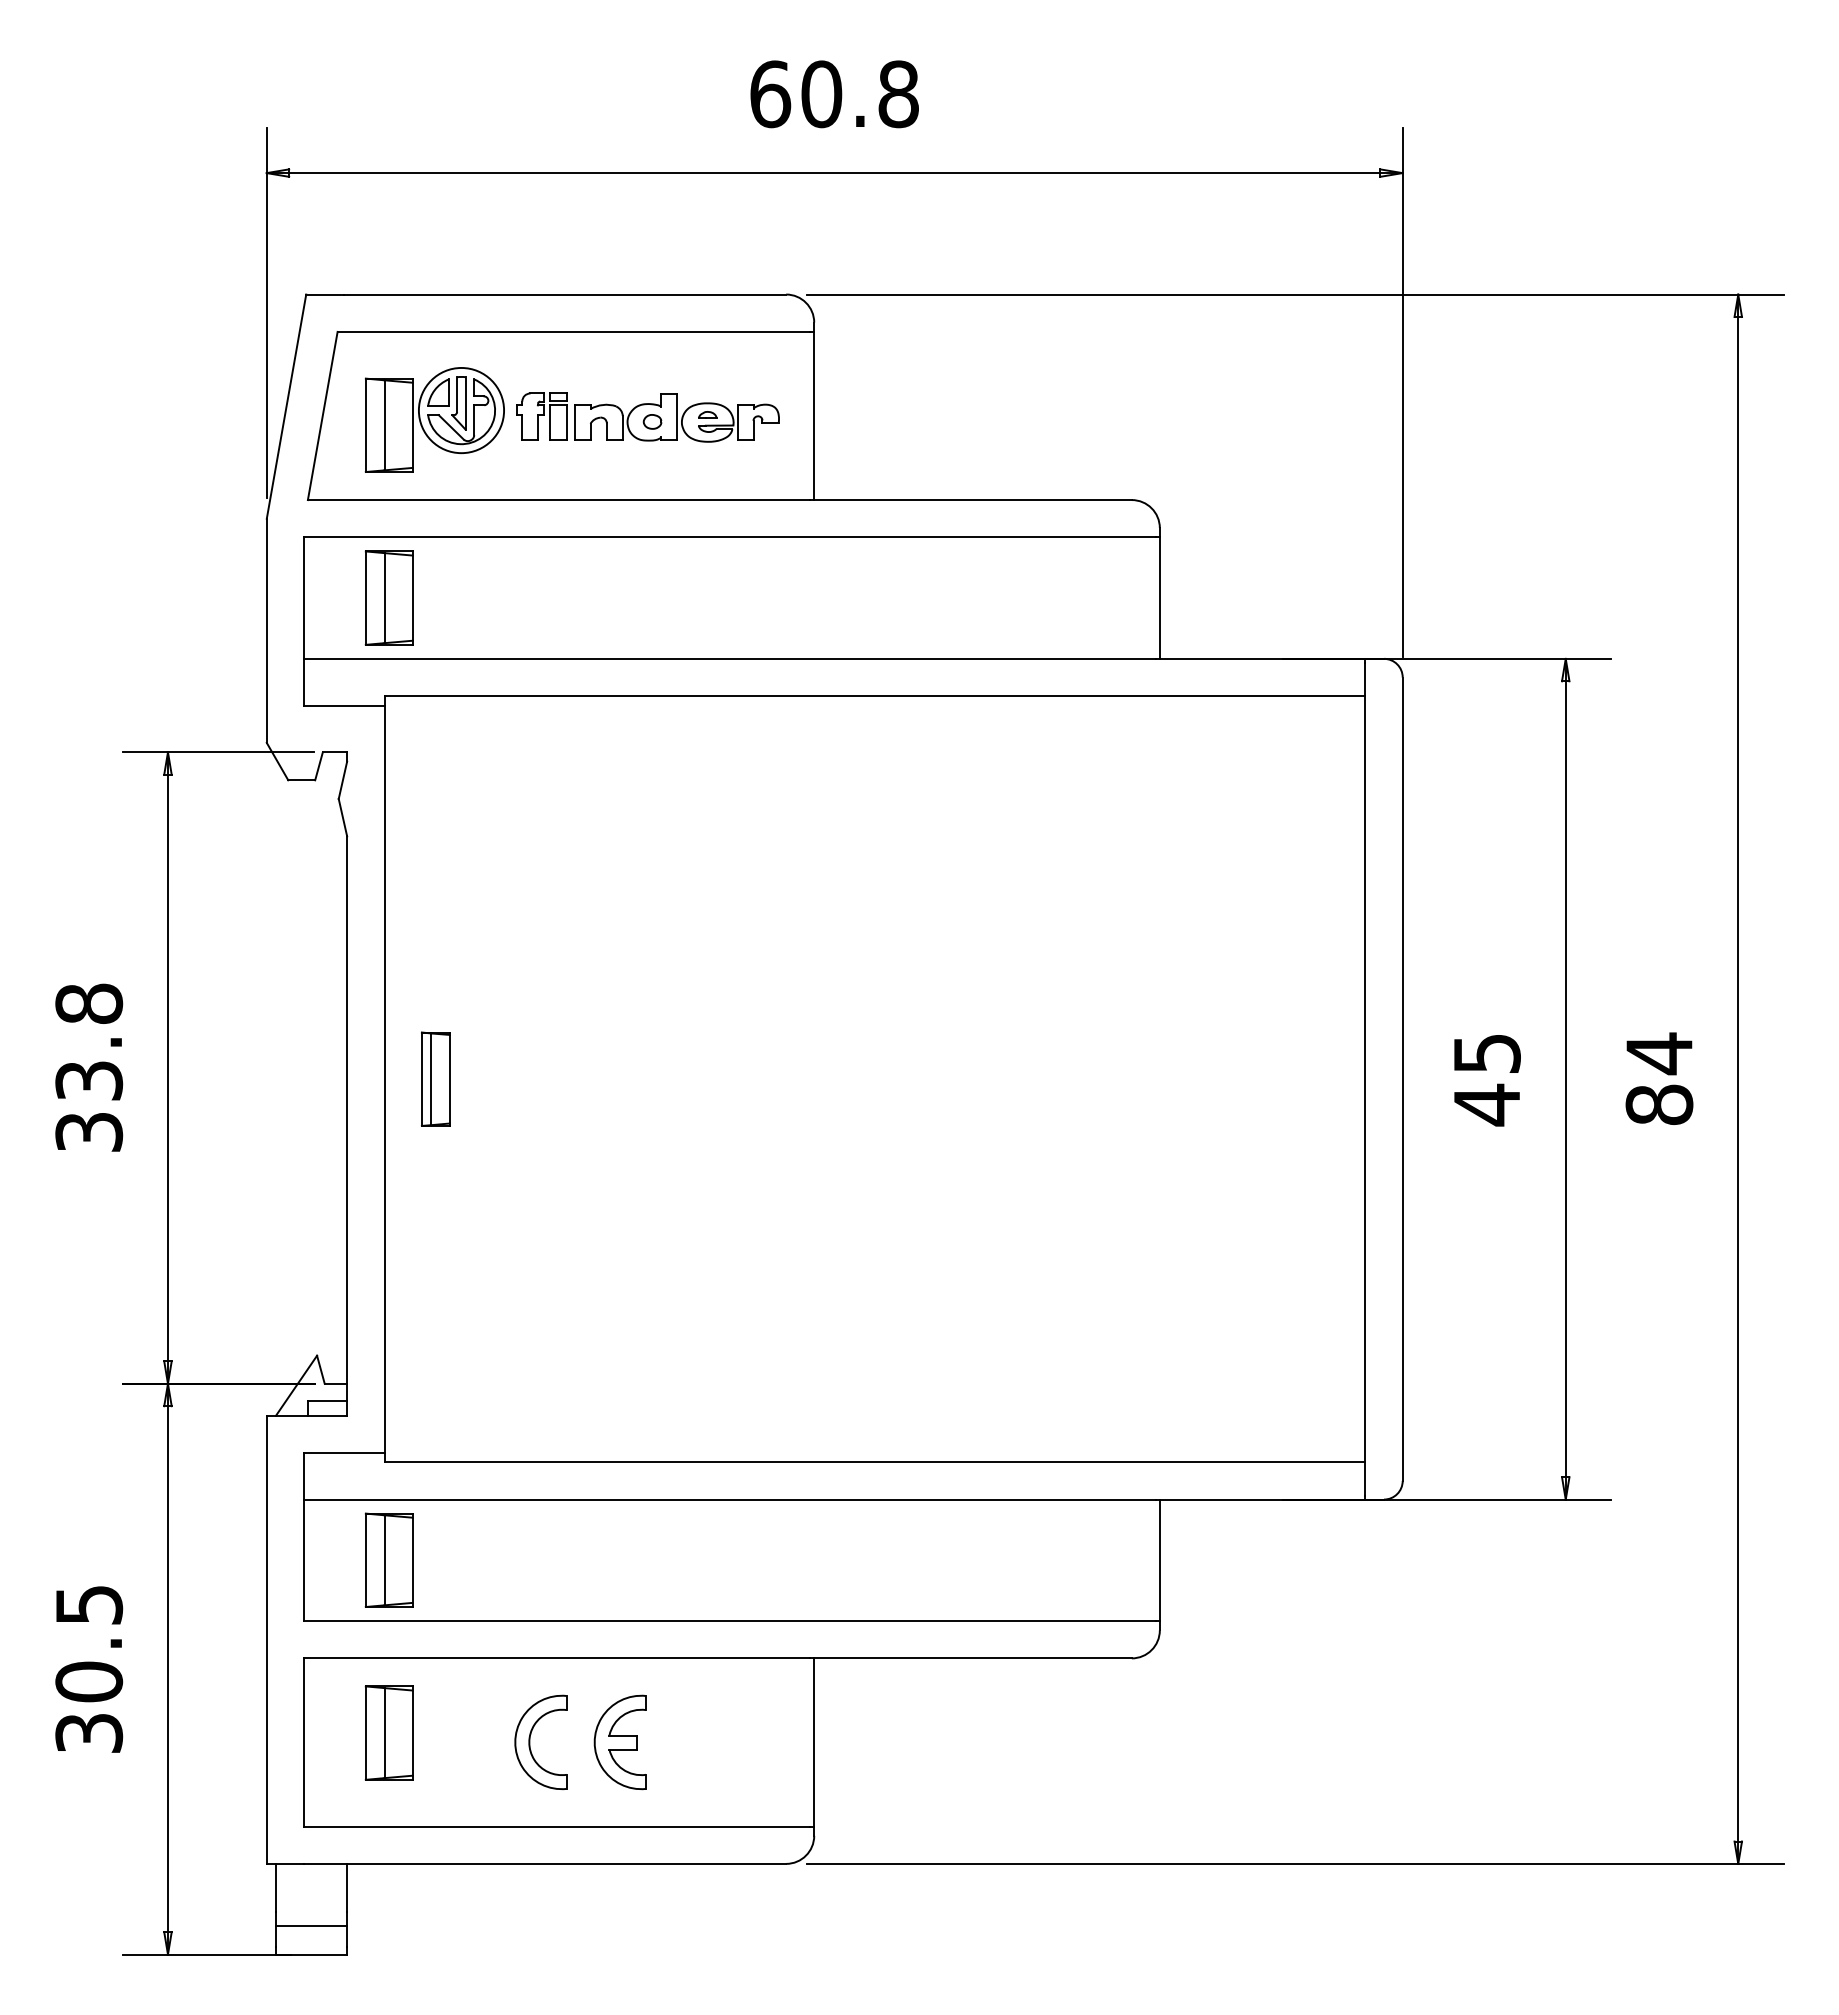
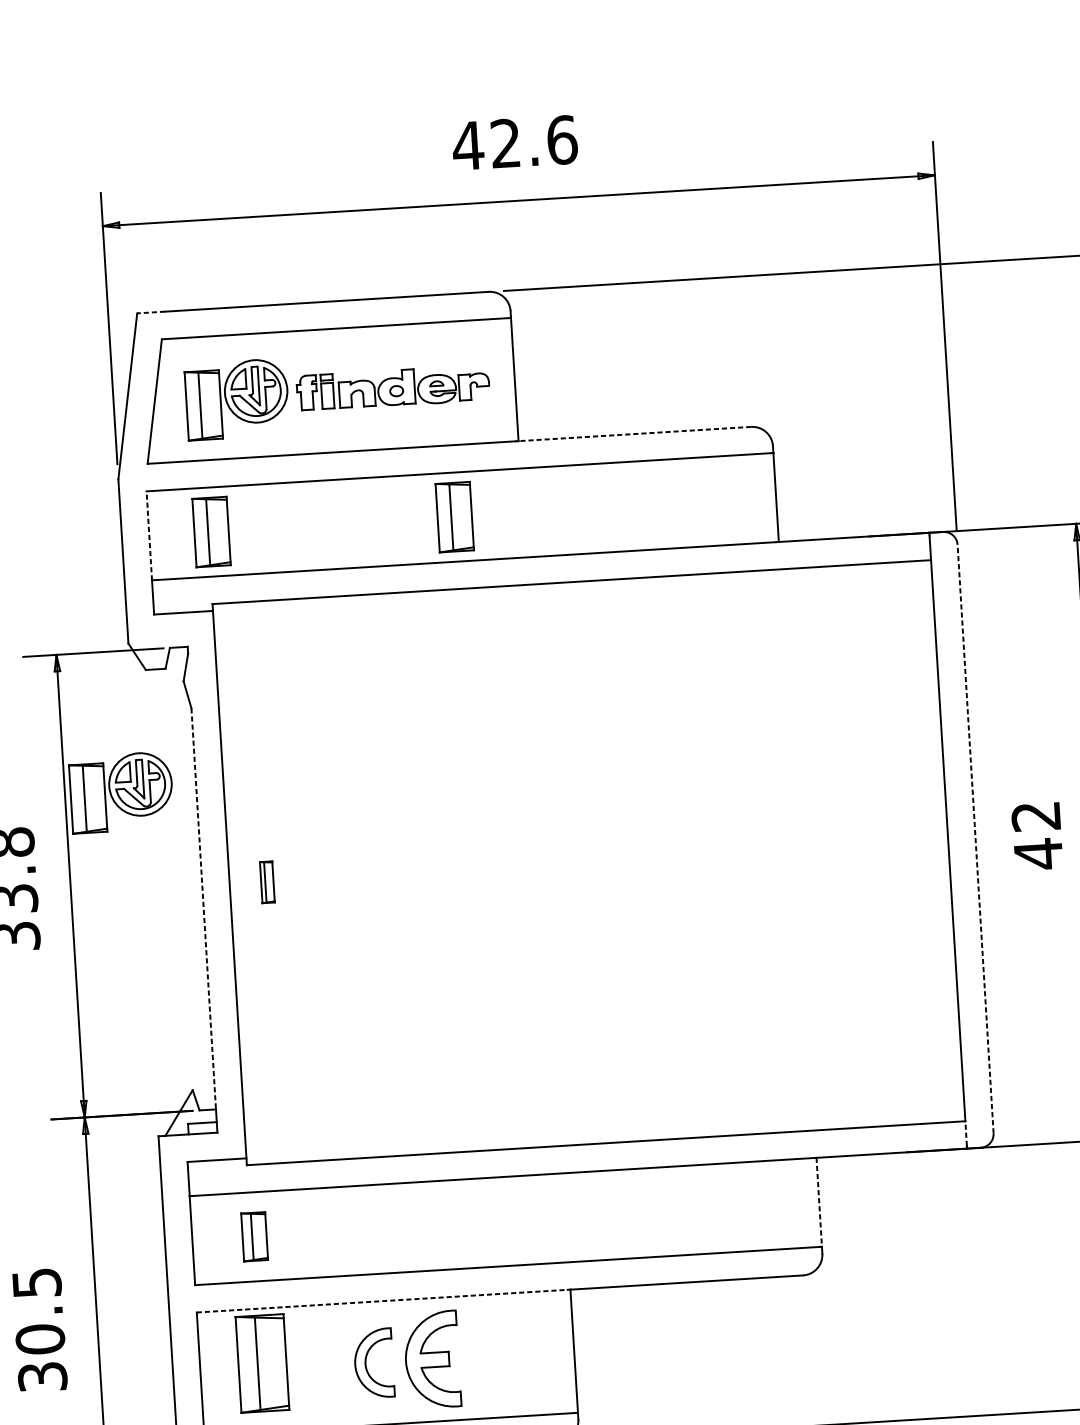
text: (833, 94) -> (514, 143), 60.8 -> 42.6
line: (325, 294) -> (151, 312), solid -> dashed
line: (973, 500) -> (635, 434), solid -> dashed
part: (720, 597) -> (454, 516), added
line: (304, 598) -> (149, 536), solid -> dashed
part: (244, 944) -> (121, 792), added
text: (1486, 1054) -> (1035, 817), 45 -> 42
part: (435, 1078) -> (267, 881), size x0.6
line: (1402, 1079) -> (975, 839), solid -> dashed
line: (347, 1110) -> (204, 909), solid -> dashed
line: (1365, 1479) -> (966, 1133), solid -> dashed
part: (388, 1559) -> (254, 1236), size x0.7
line: (1159, 1560) -> (818, 1202), solid -> dashed
line: (557, 1658) -> (382, 1301), solid -> dashed
part: (388, 1732) -> (261, 1363), size x1.4
part: (619, 1742) -> (431, 1360), size x1.4

